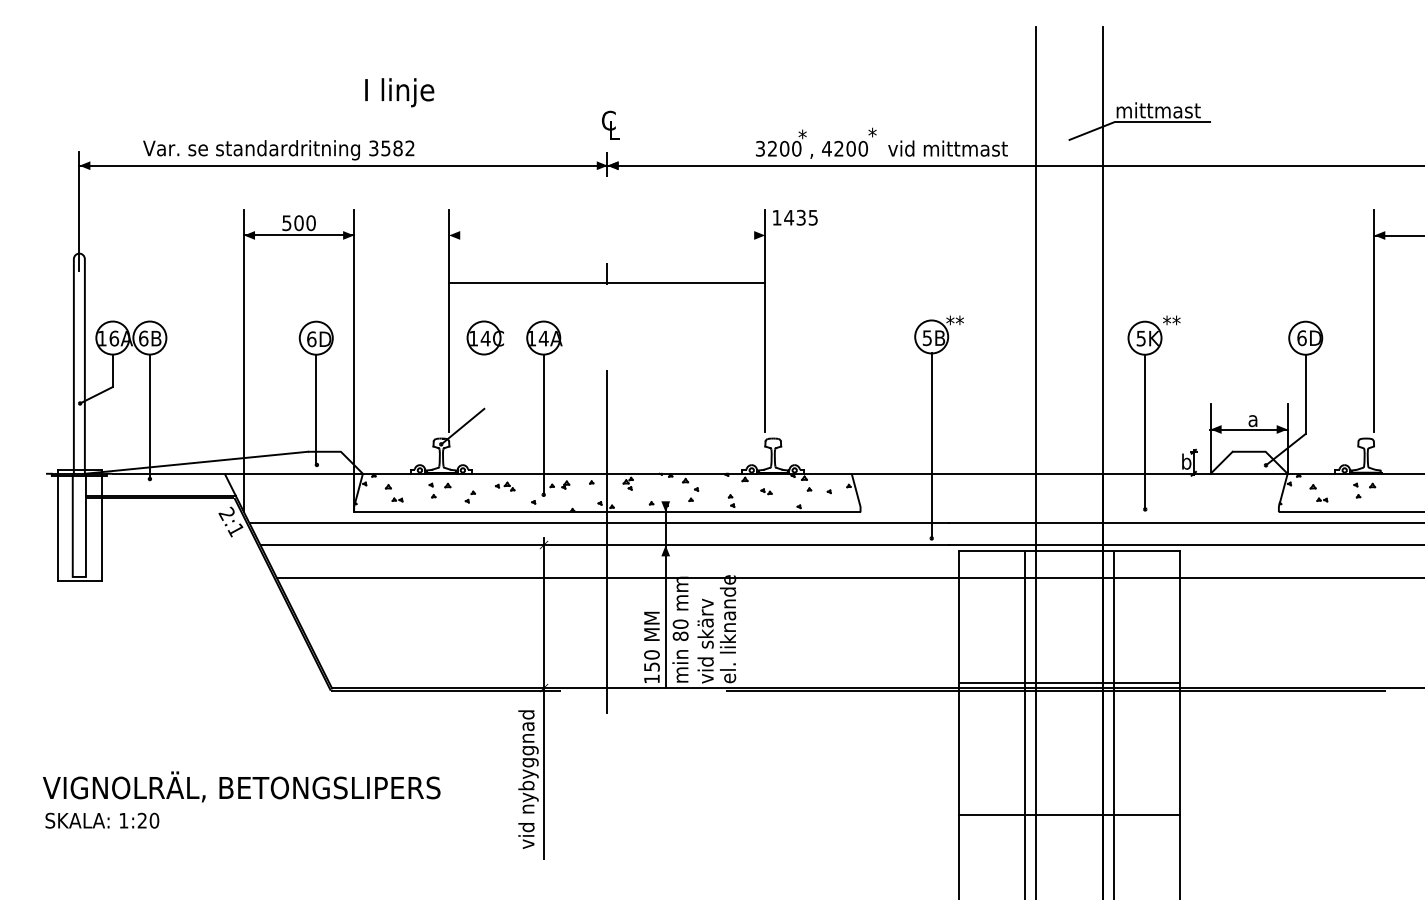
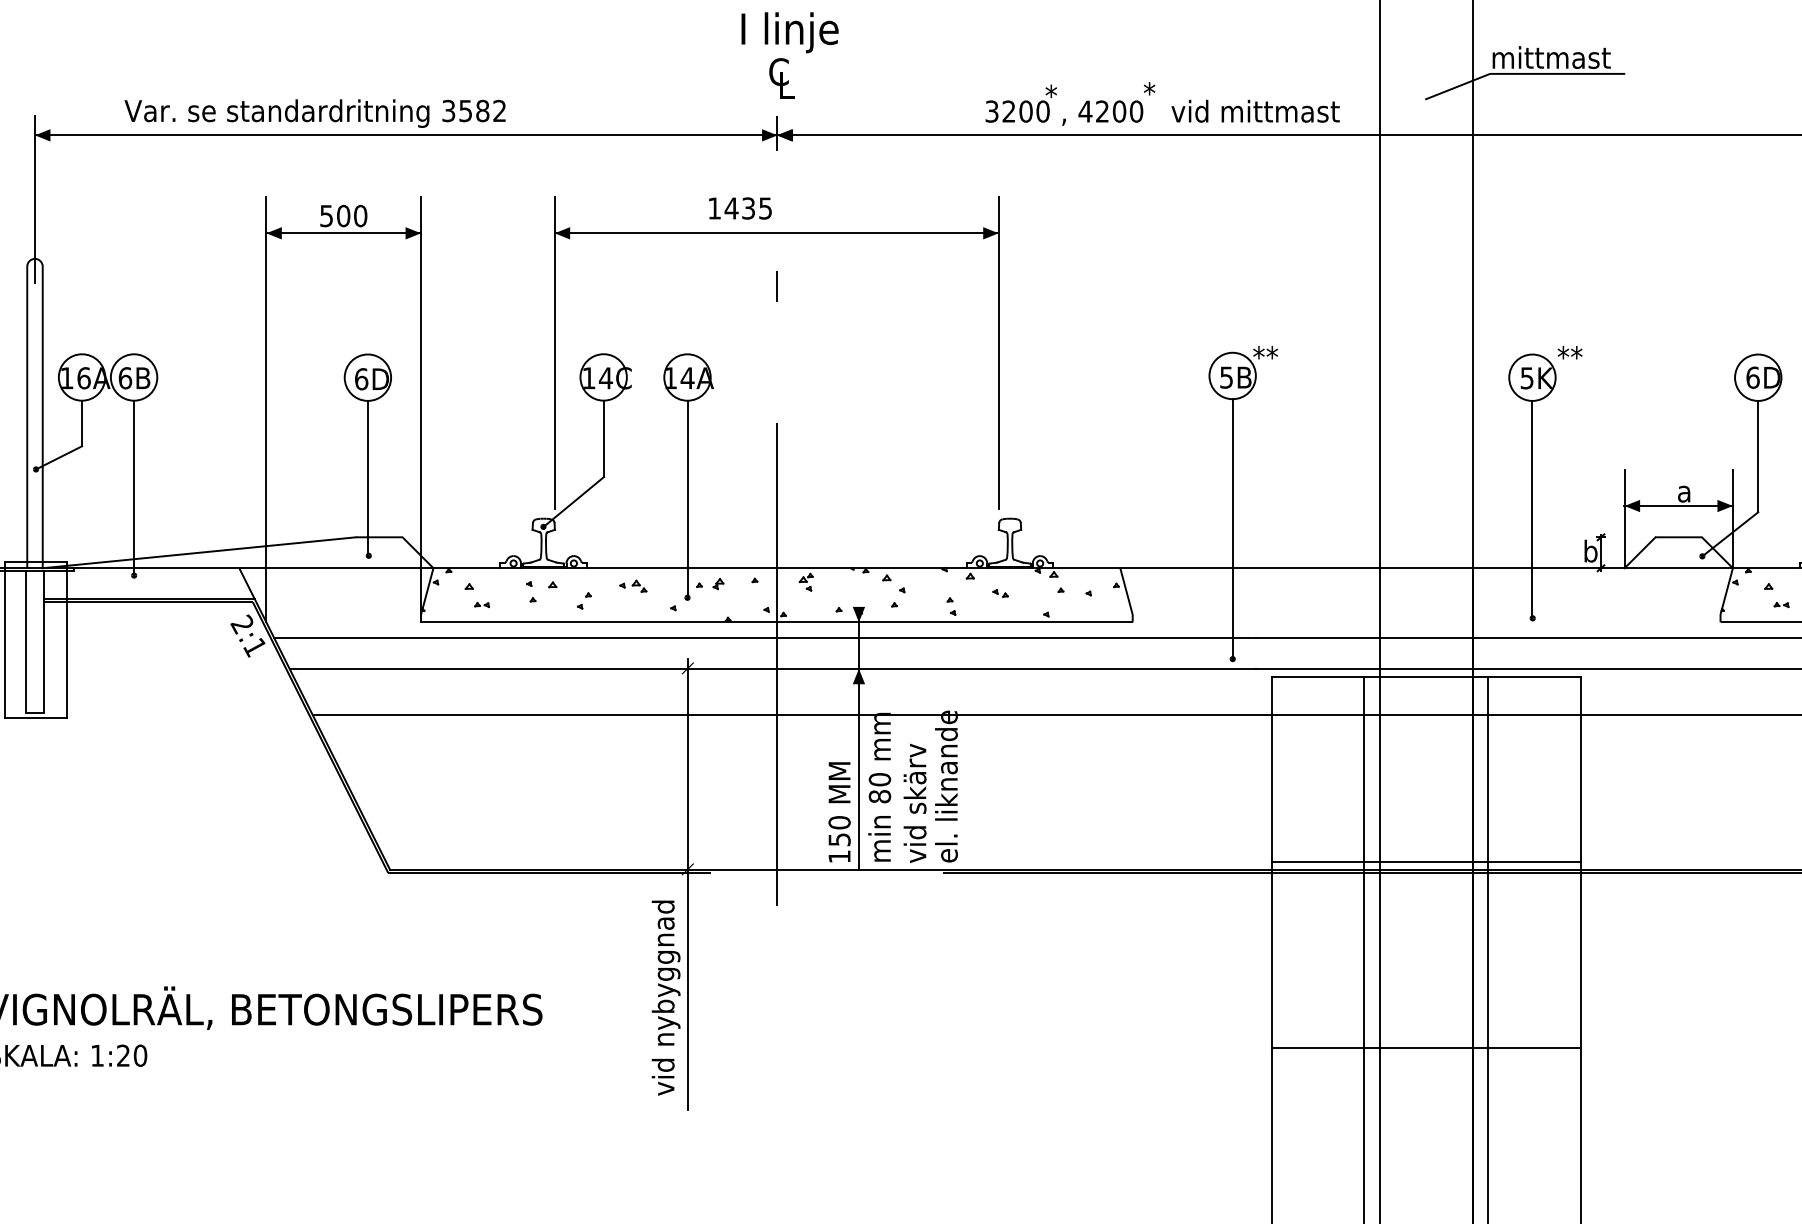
text: (399, 92) -> (789, 32), moved
text: (795, 217) -> (740, 208), moved
line: (607, 283) -> (777, 233), moved
line: (484, 381) -> (604, 438), added

